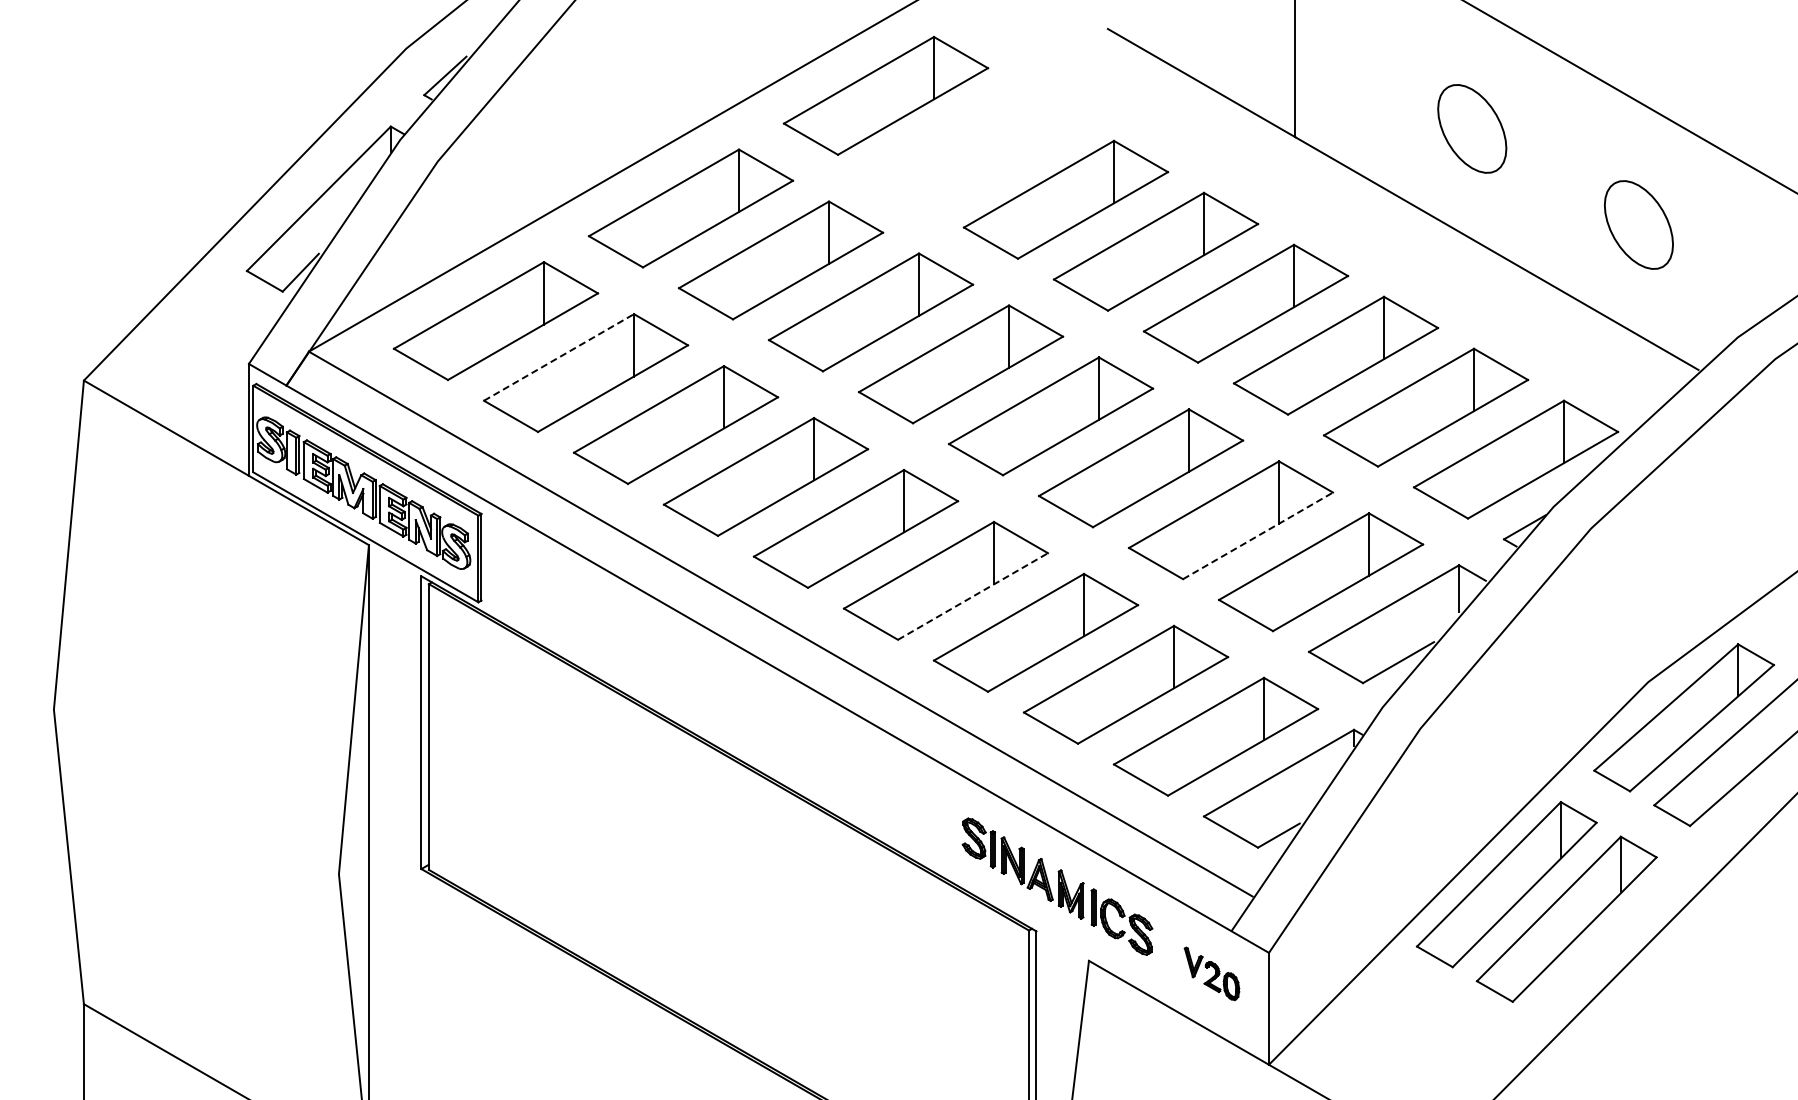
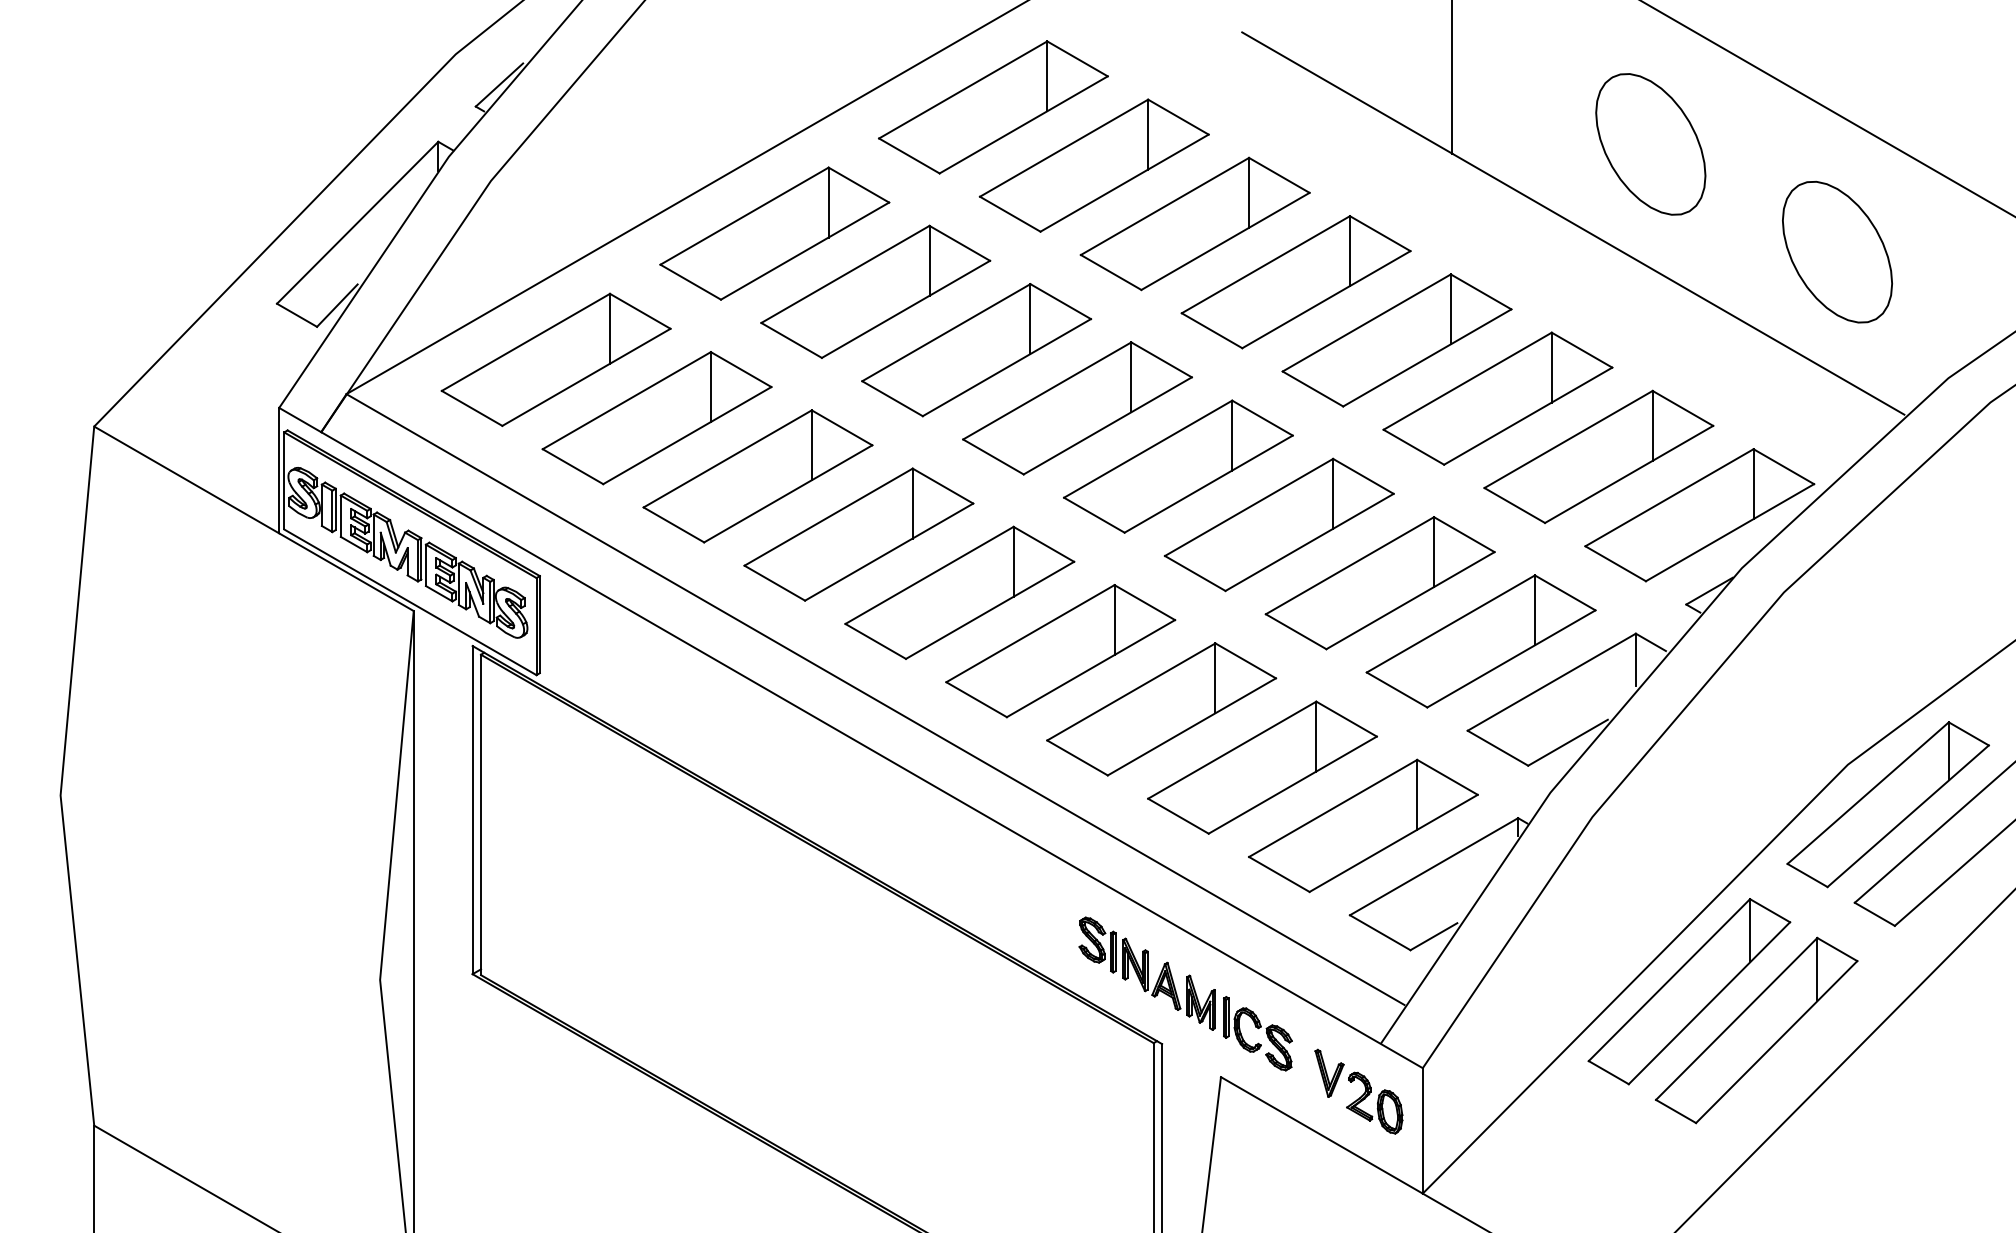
part: (1471, 128) -> (1649, 143), size x1.43
part: (975, 147) -> (1093, 165), added
part: (1638, 224) -> (1837, 251), size x1.43
line: (559, 357) -> (627, 400), dashed -> solid
line: (1258, 535) -> (1411, 600), dashed -> solid
line: (973, 596) -> (1091, 668), dashed -> solid
part: (1211, 973) -> (1358, 1091), size x1.43

